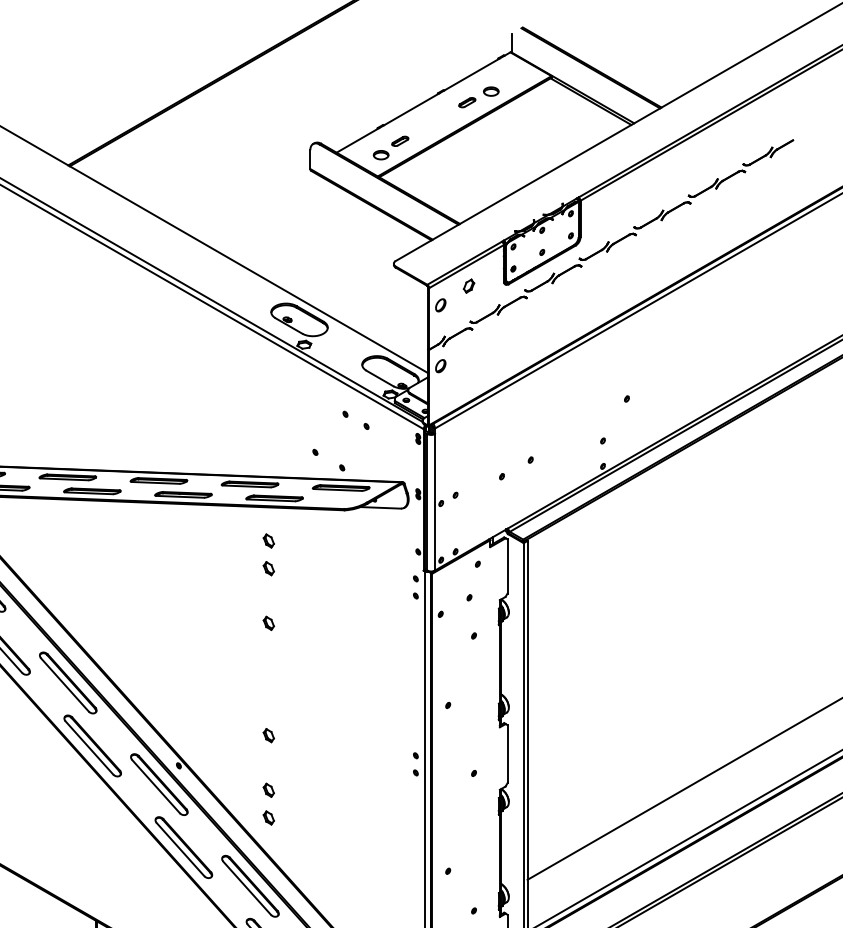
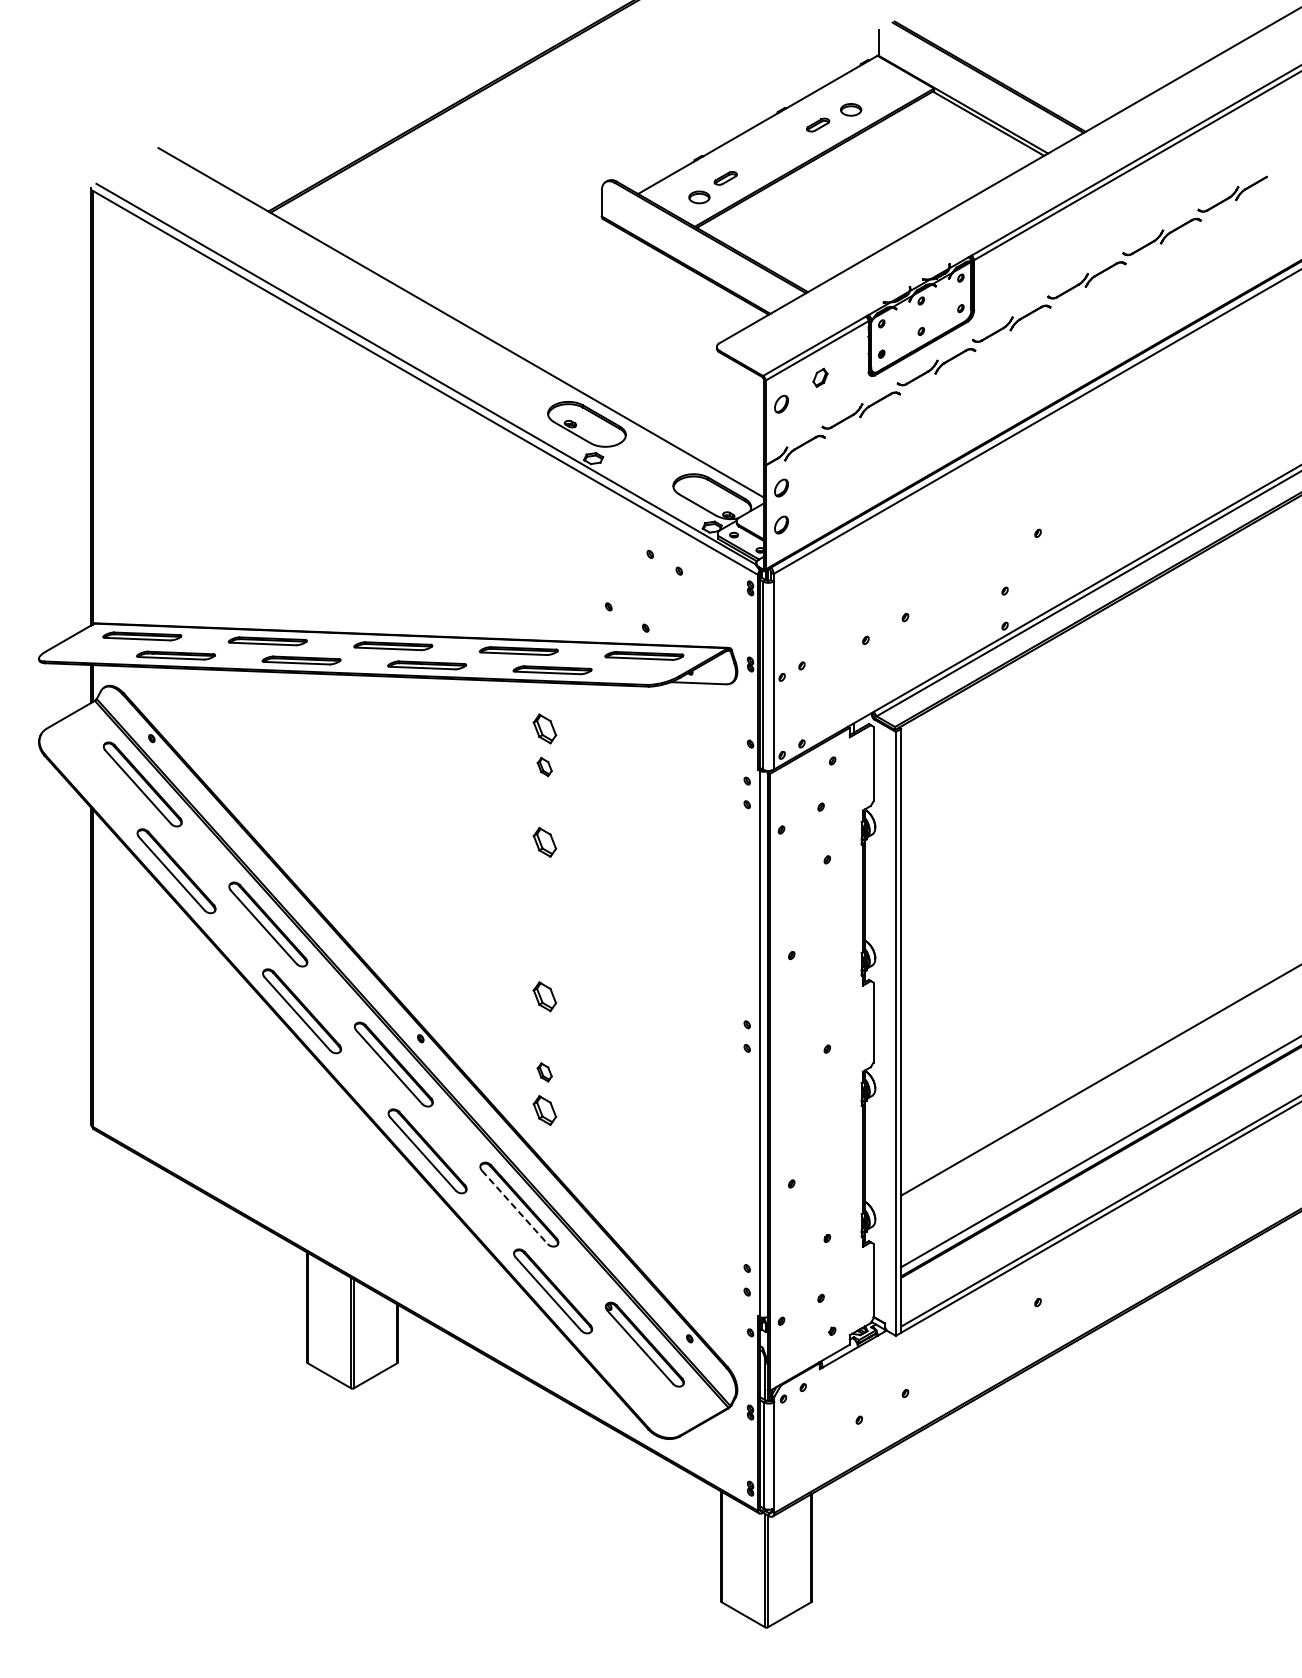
part: (440, 392) -> (781, 524), added
part: (268, 540) -> (544, 728), size x1.6
part: (268, 623) -> (544, 842), size x1.6
part: (268, 735) -> (544, 997), size x1.6
part: (268, 817) -> (544, 1110), size x1.6
line: (247, 888) -> (515, 1207), solid -> dashed

